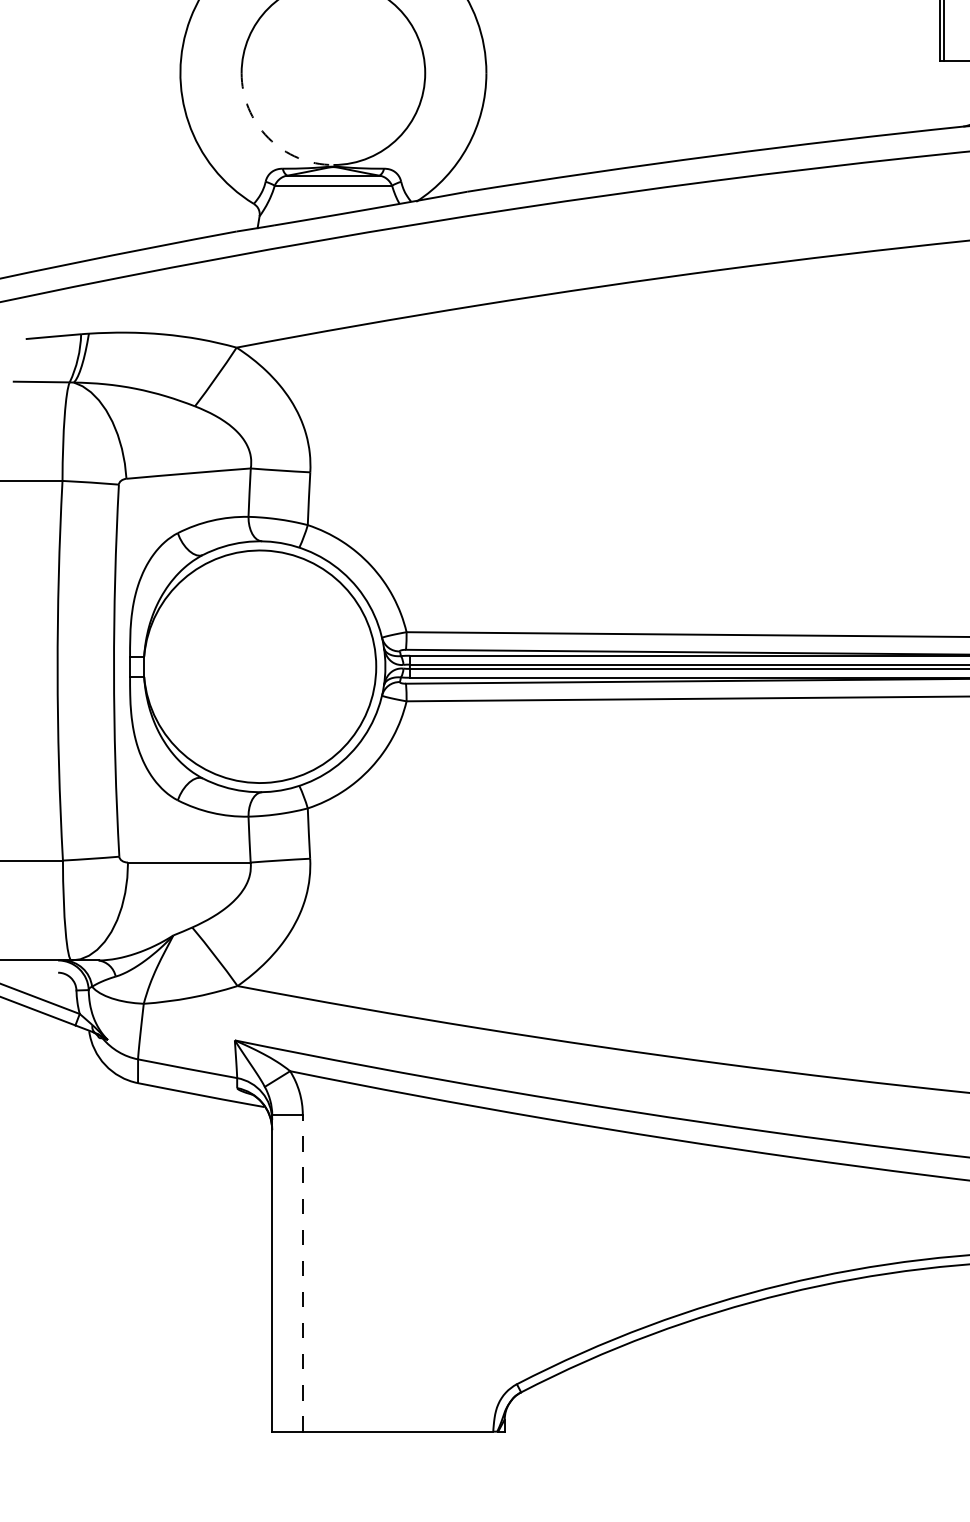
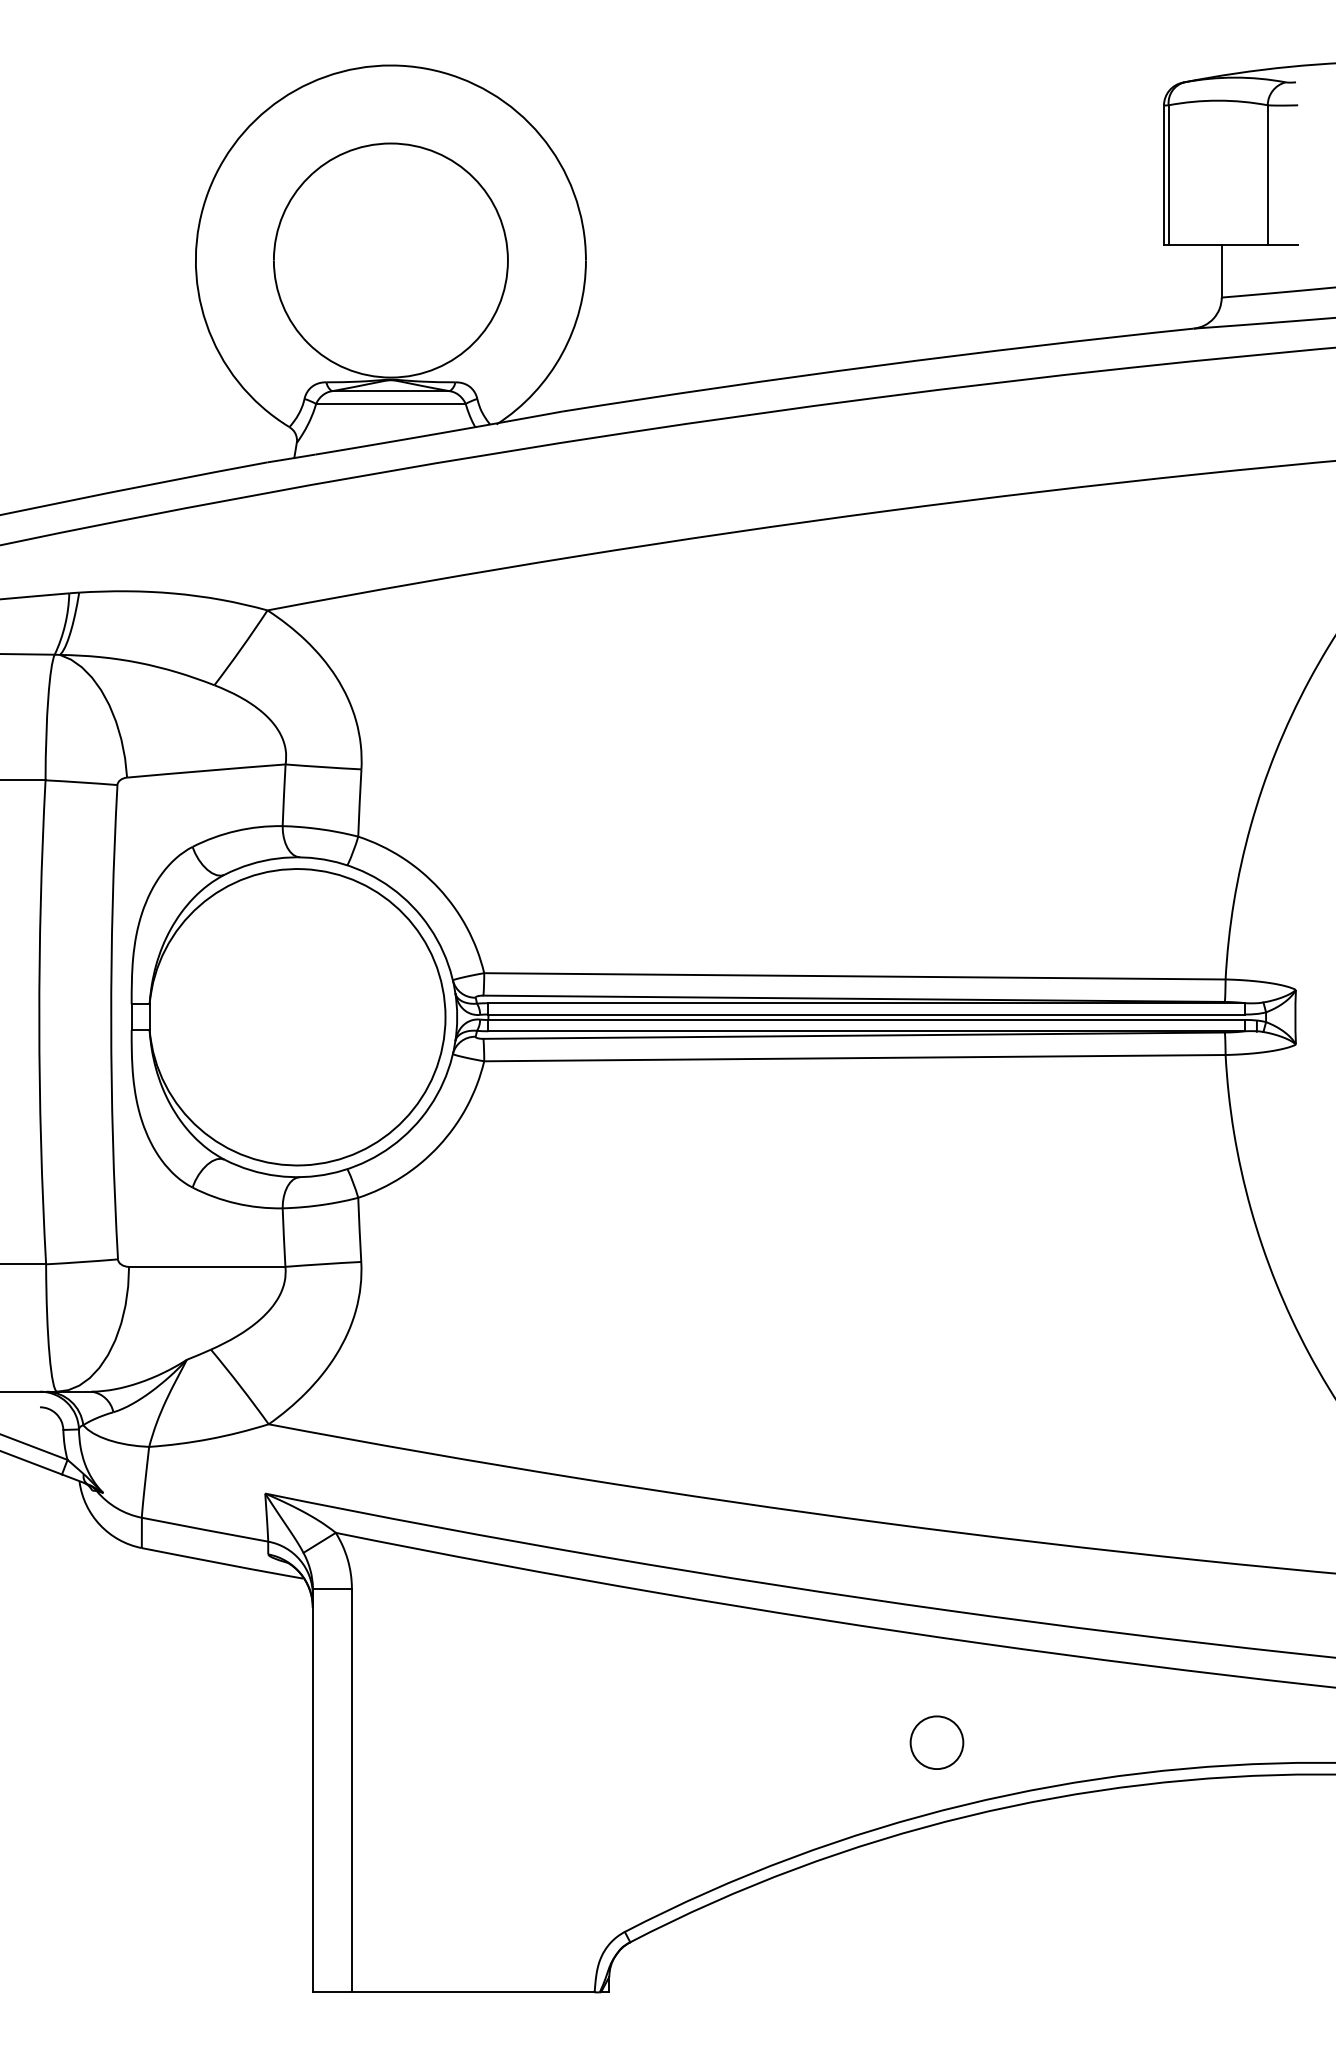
arc: (268, 138) -> (308, 343), dashed -> solid
circle: (761, 1235) -> (936, 1742), added
line: (302, 1273) -> (351, 1790), dashed -> solid

